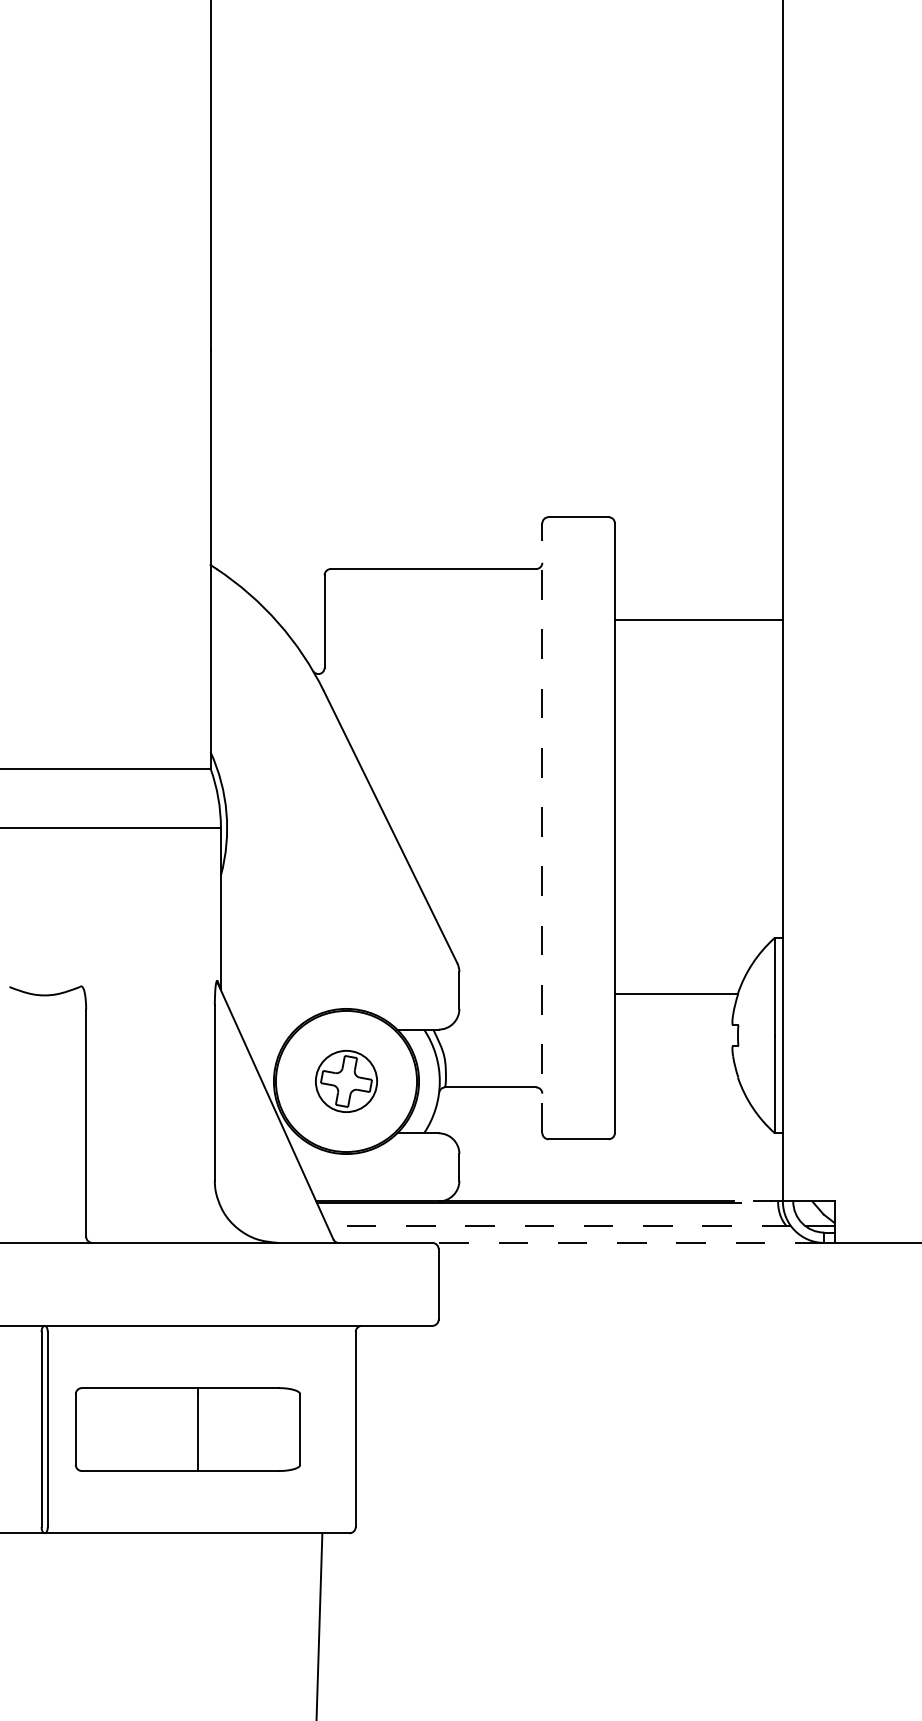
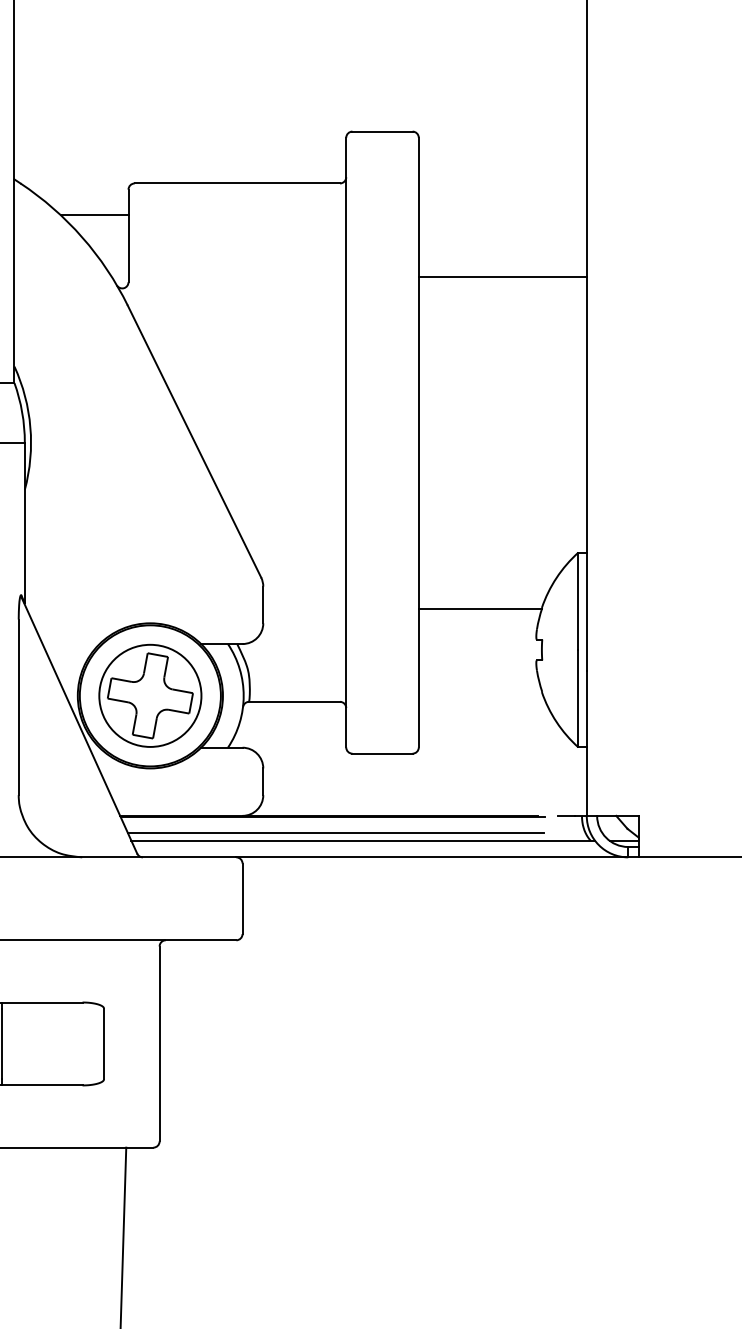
line: (290, 600) -> (94, 214), added
line: (698, 620) -> (502, 276), moved
line: (542, 828) -> (346, 442), dashed -> solid
part: (346, 1081) -> (150, 695), size x1.67
line: (531, 1218) -> (335, 832), added
line: (559, 1226) -> (363, 840), dashed -> solid
line: (628, 1242) -> (432, 856), dashed -> solid

